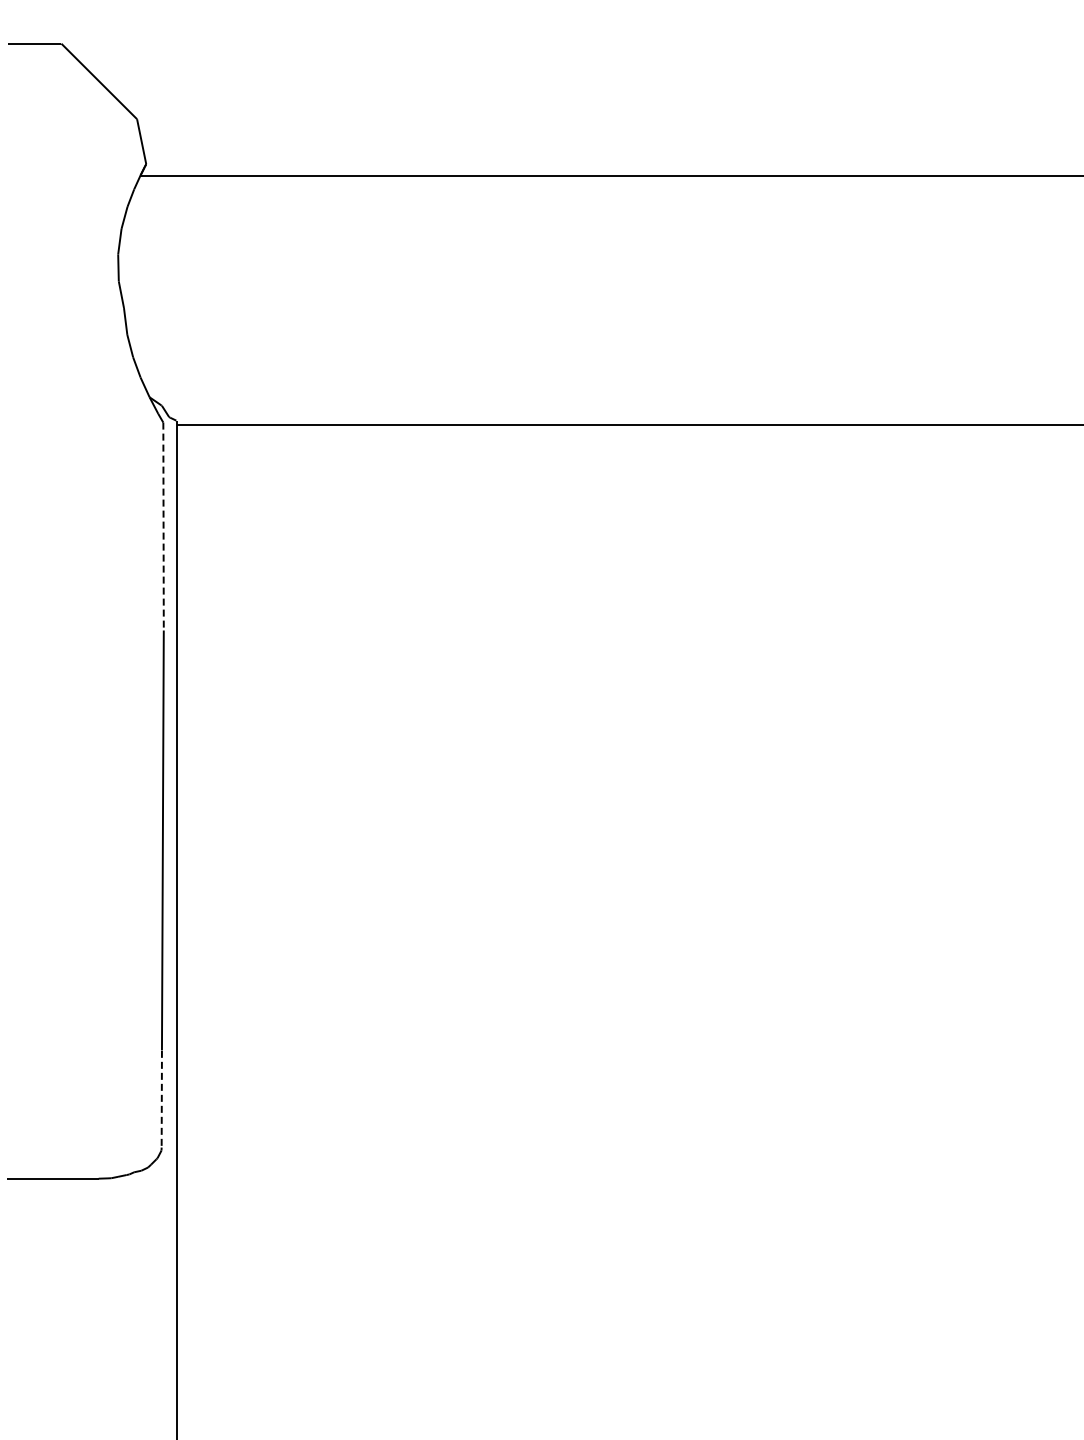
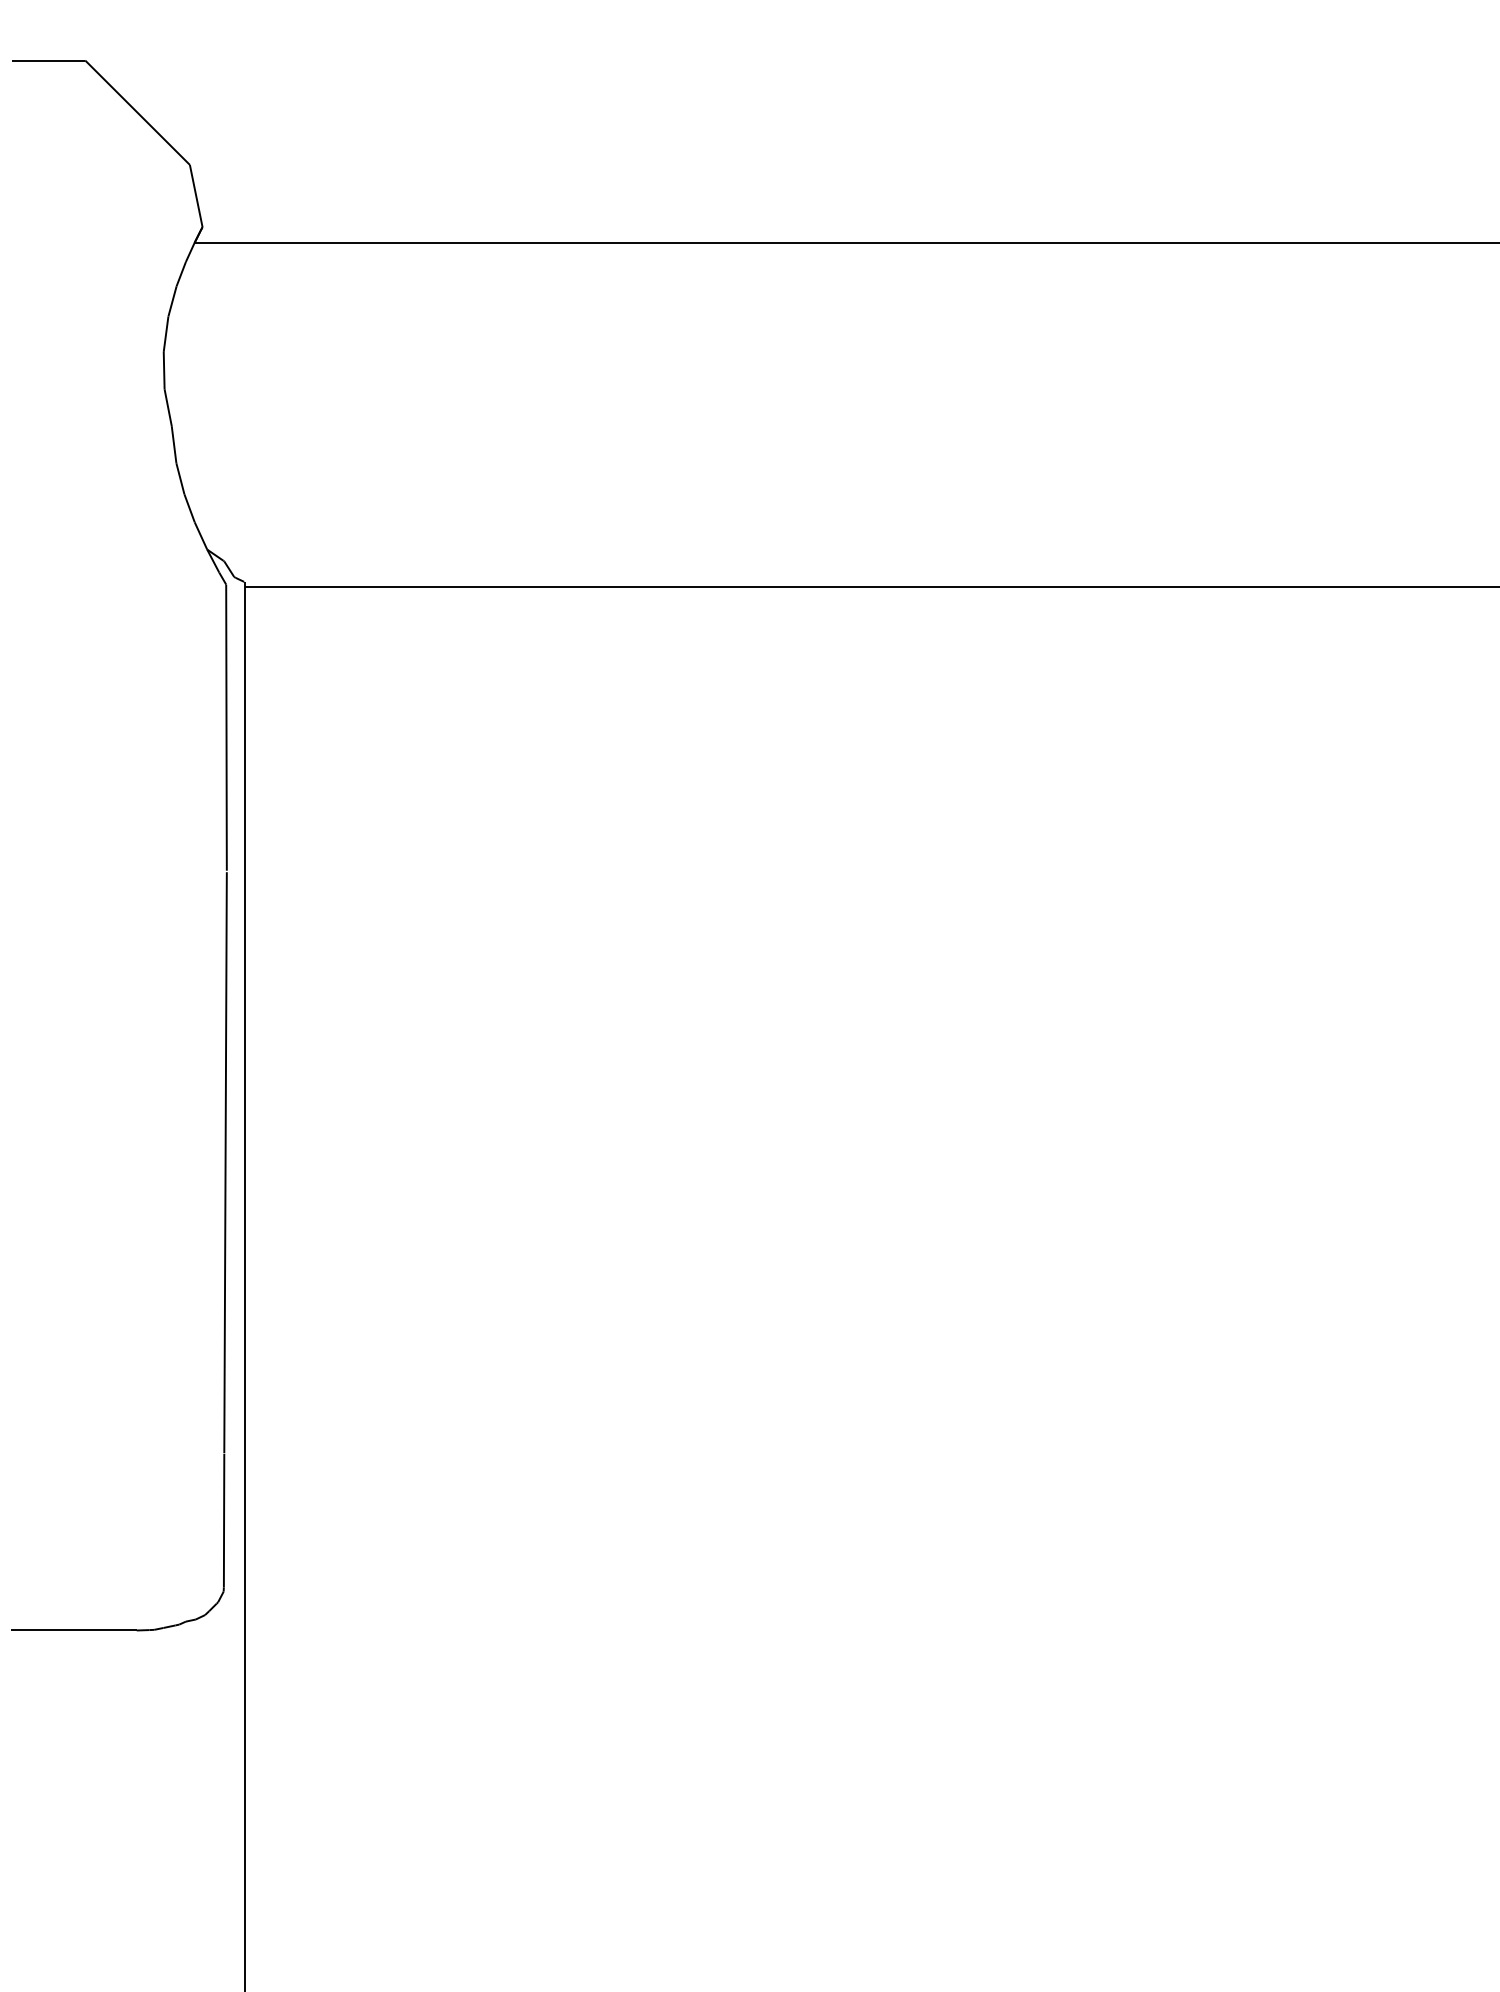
line: (163, 526) -> (226, 728), dashed -> solid
line: (161, 1099) -> (223, 1520), dashed -> solid

